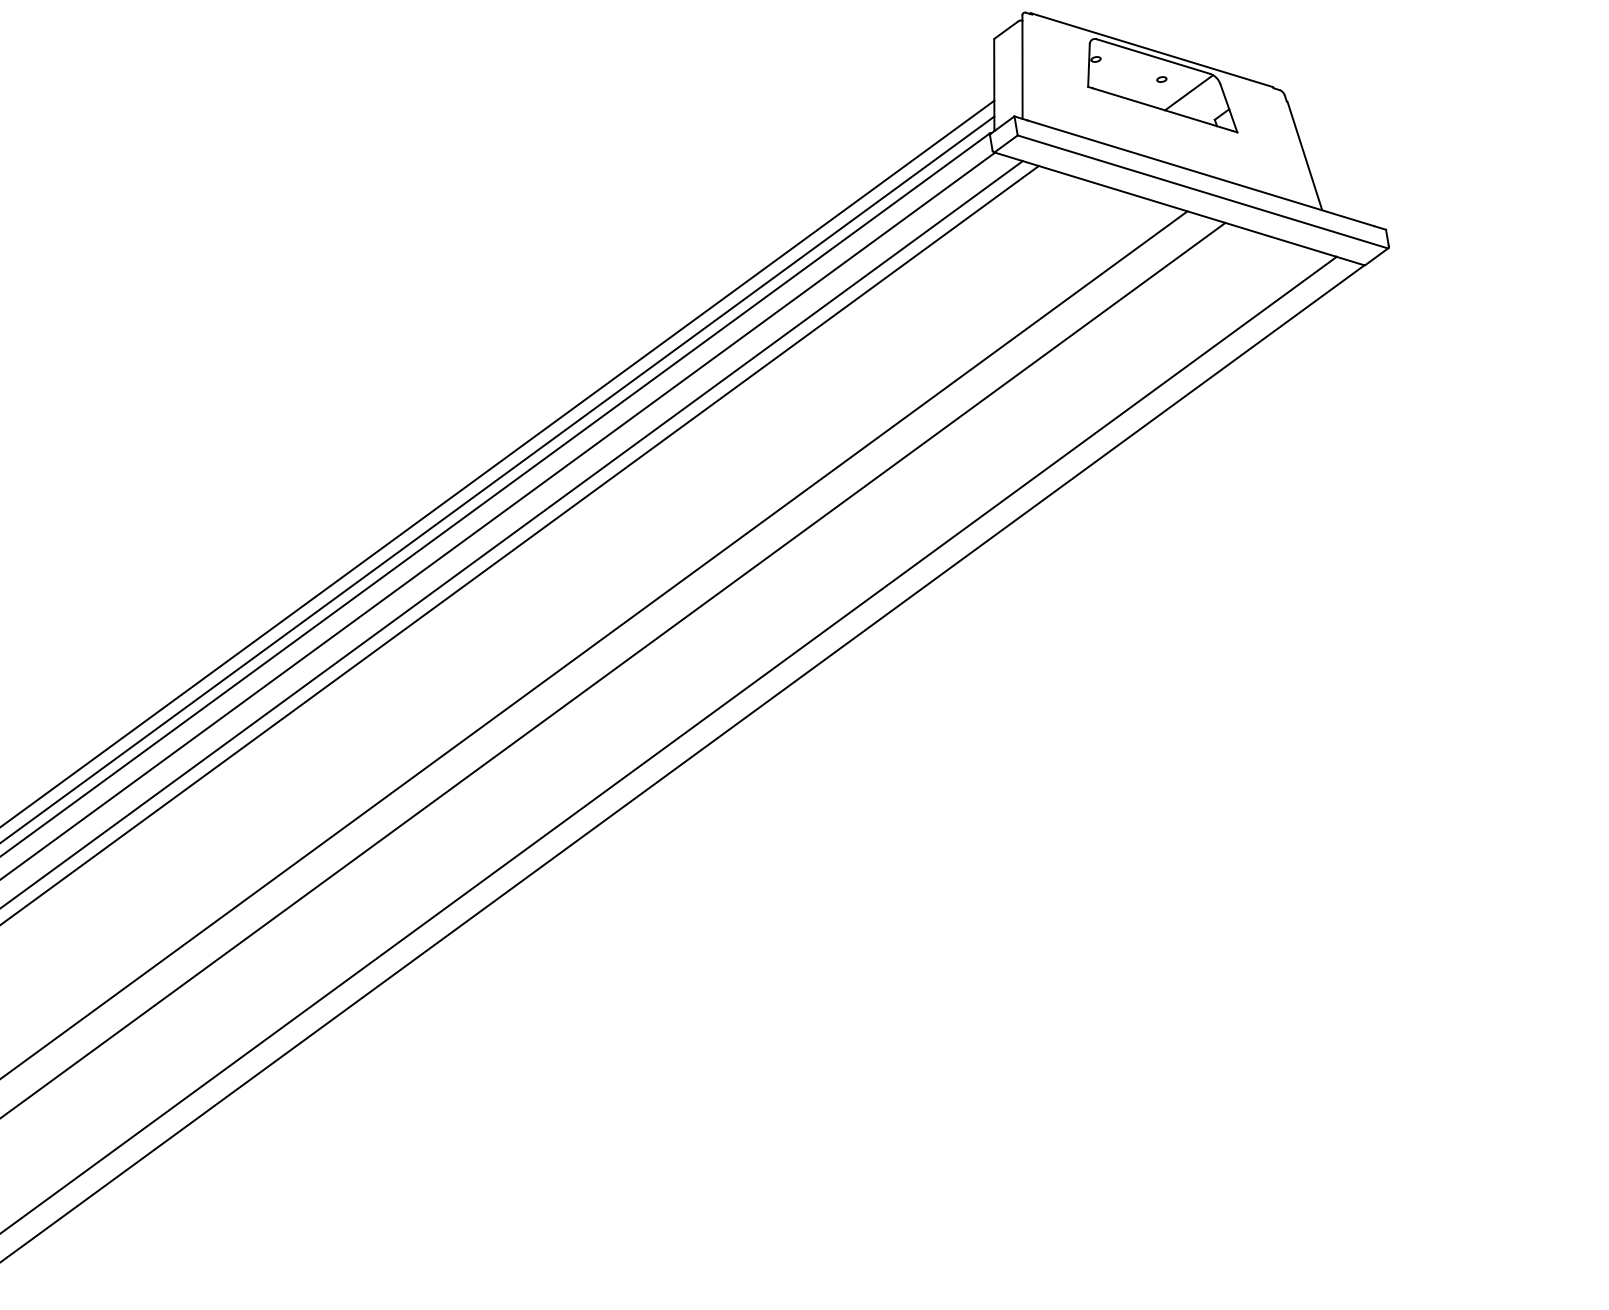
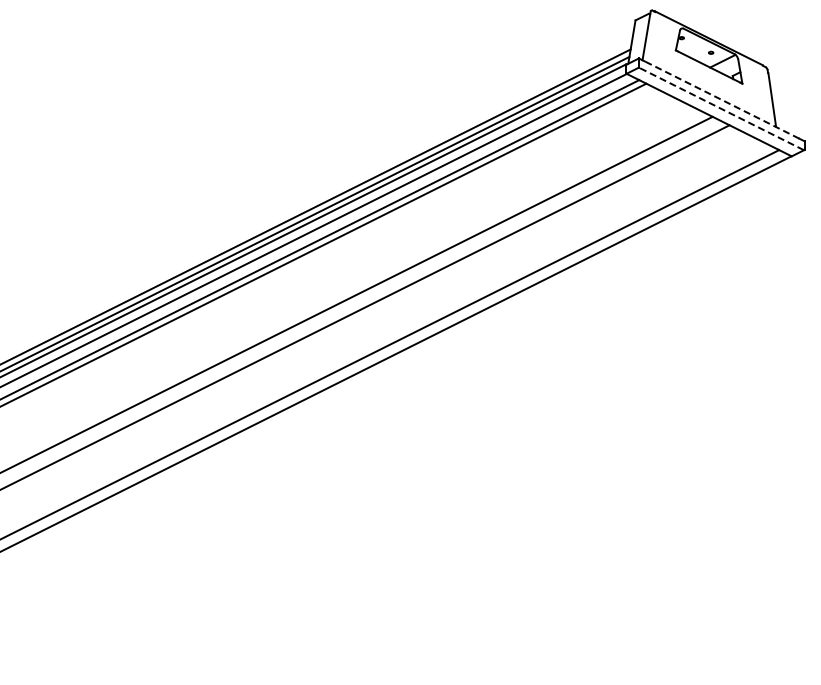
line: (1199, 172) -> (721, 99), solid -> dashed
line: (1200, 191) -> (720, 108), solid -> dashed

